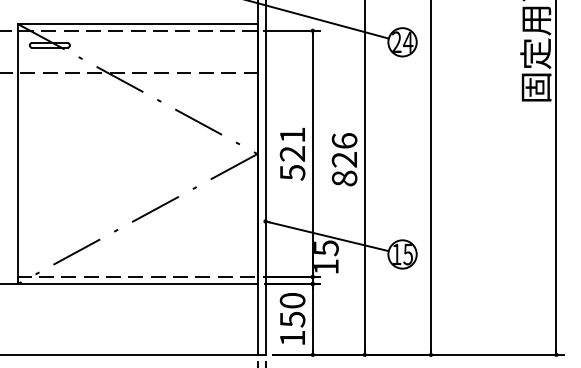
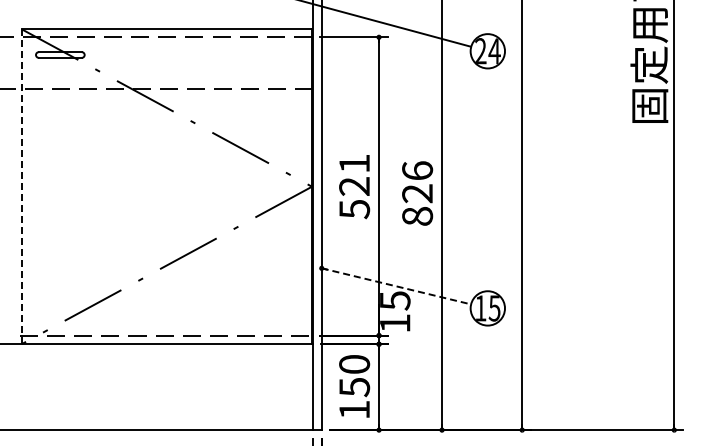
line: (17, 154) -> (21, 187), solid -> dashed
line: (327, 236) -> (396, 286), solid -> dashed

